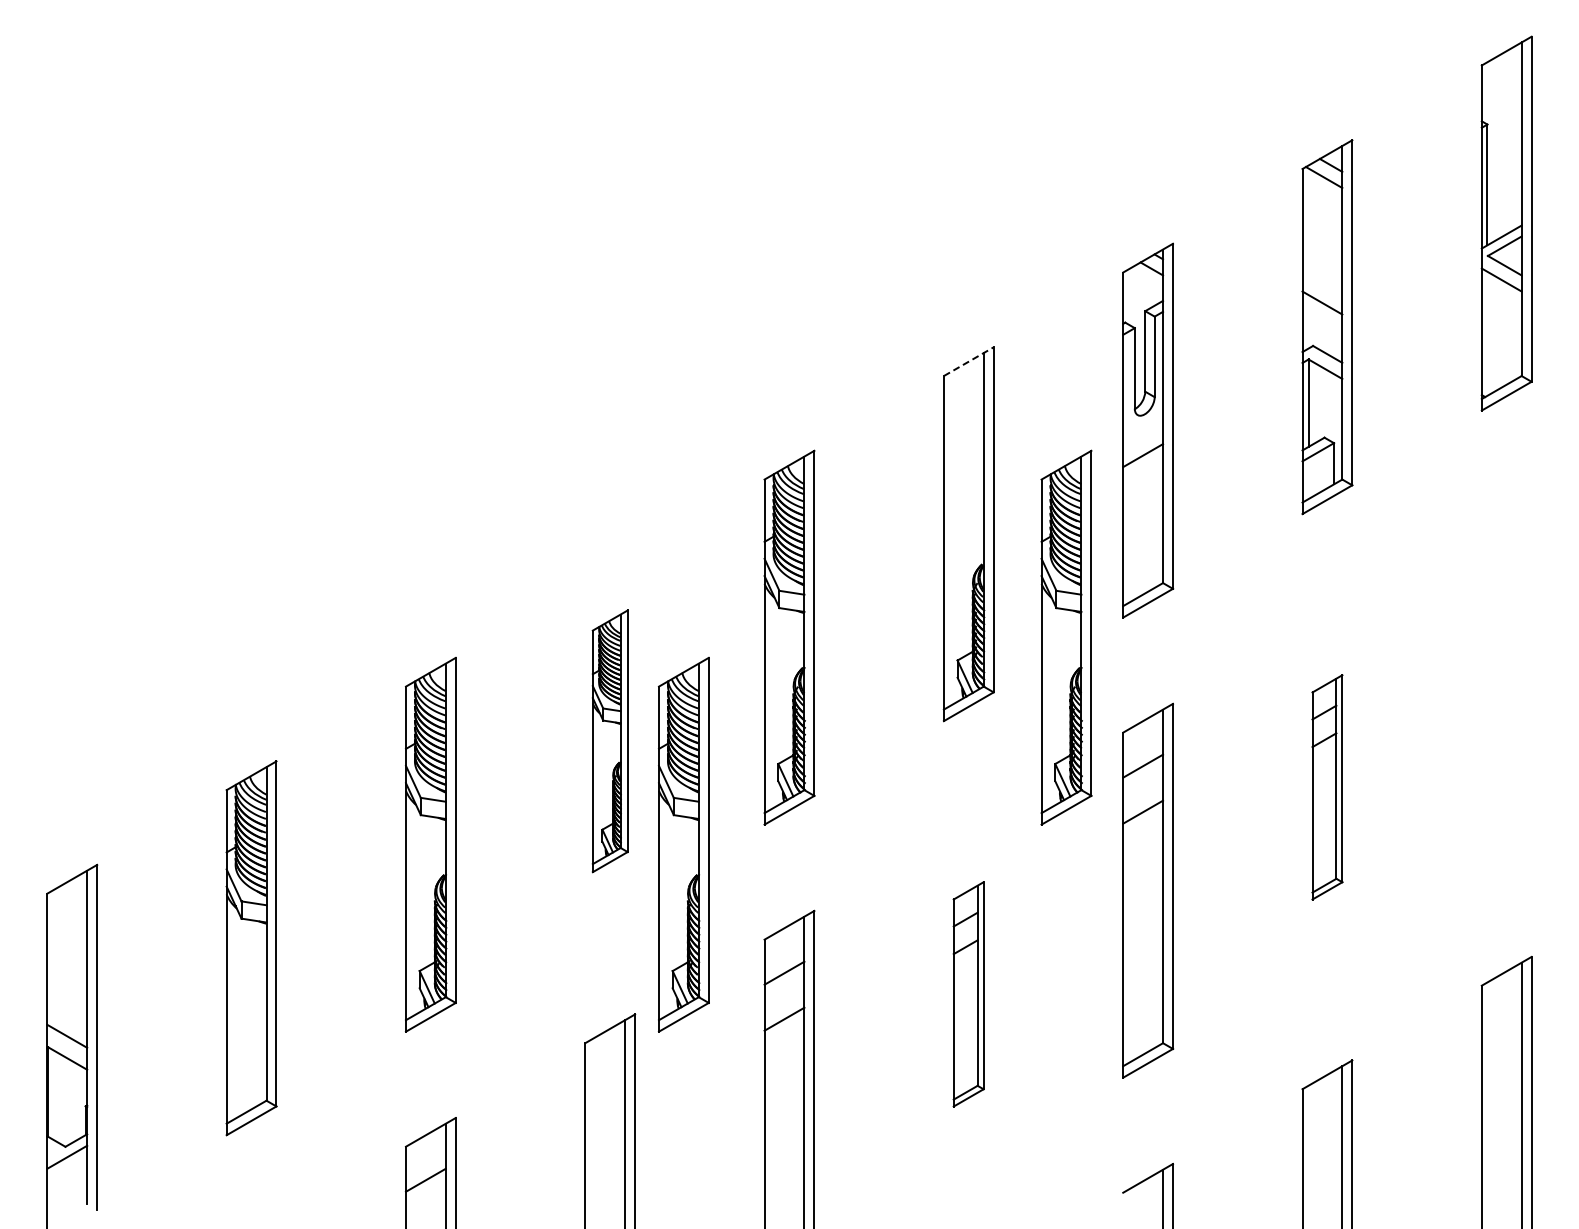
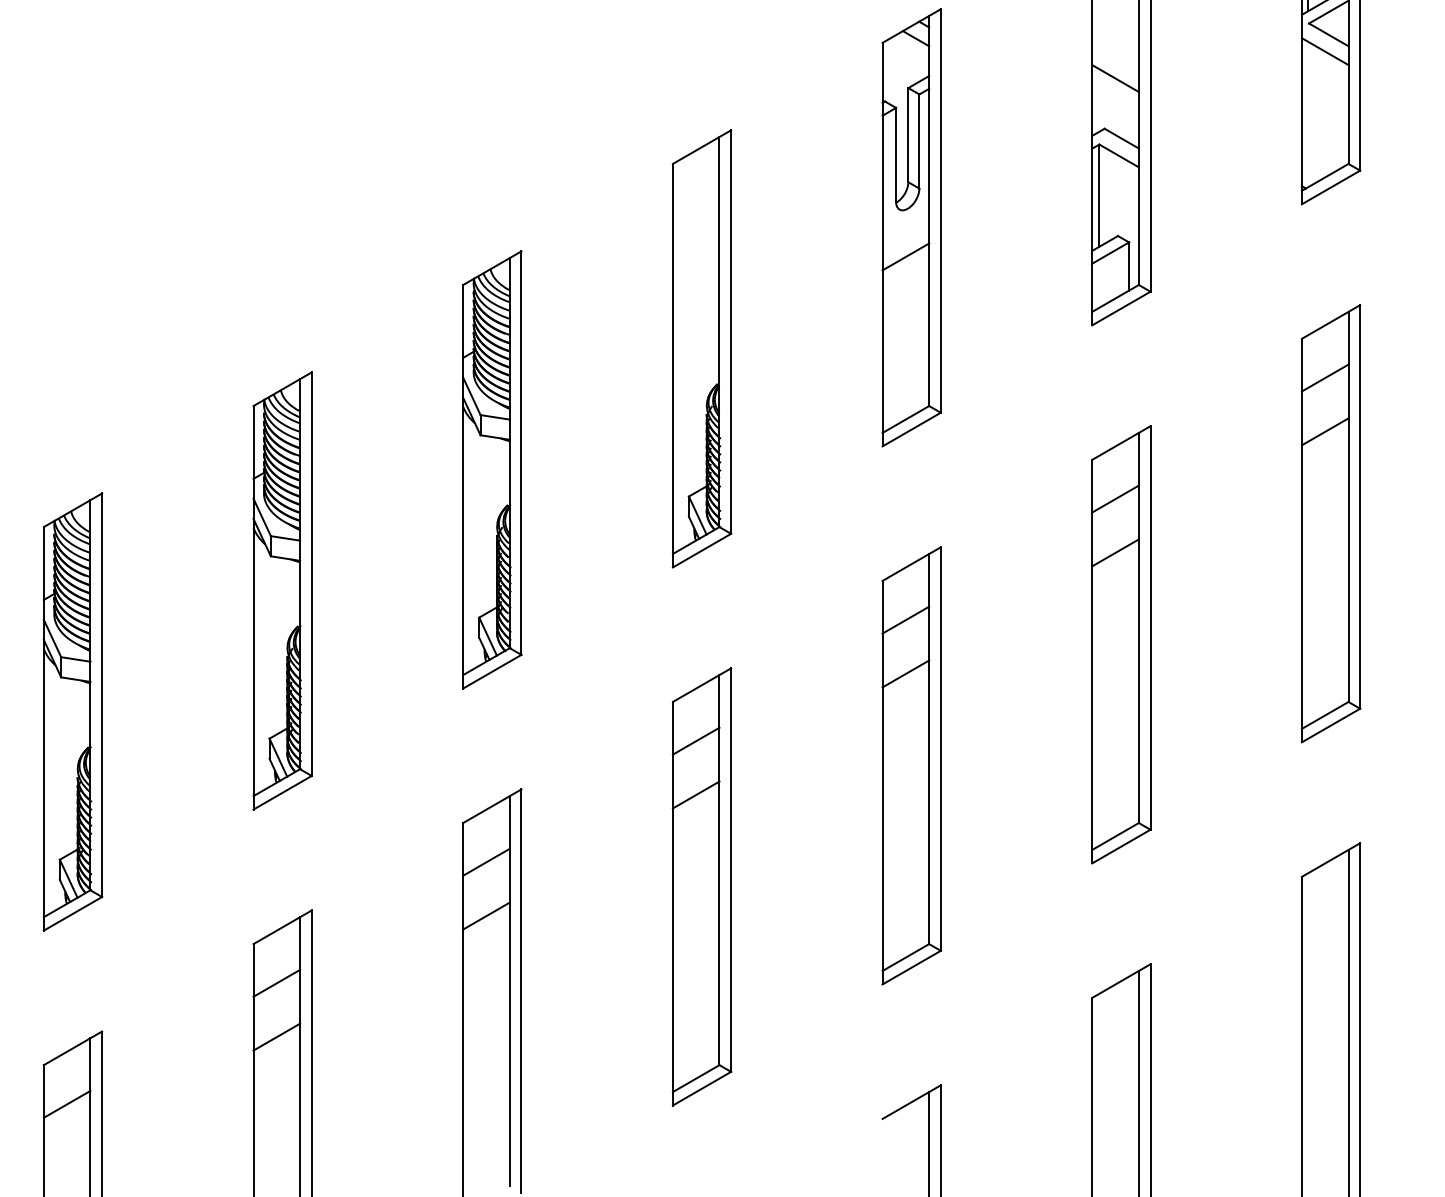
line: (968, 361) -> (701, 146), dashed -> solid
part: (1066, 637) -> (816, 469), removed
part: (1506, 683) -> (1330, 523), added
part: (610, 741) -> (283, 591), size x1.43
part: (1327, 787) -> (1121, 645), size x1.67
part: (683, 844) -> (368, 711), removed
part: (968, 994) -> (701, 887), size x1.67
line: (605, 1076) -> (277, 983), added
line: (605, 1122) -> (277, 1036), added

